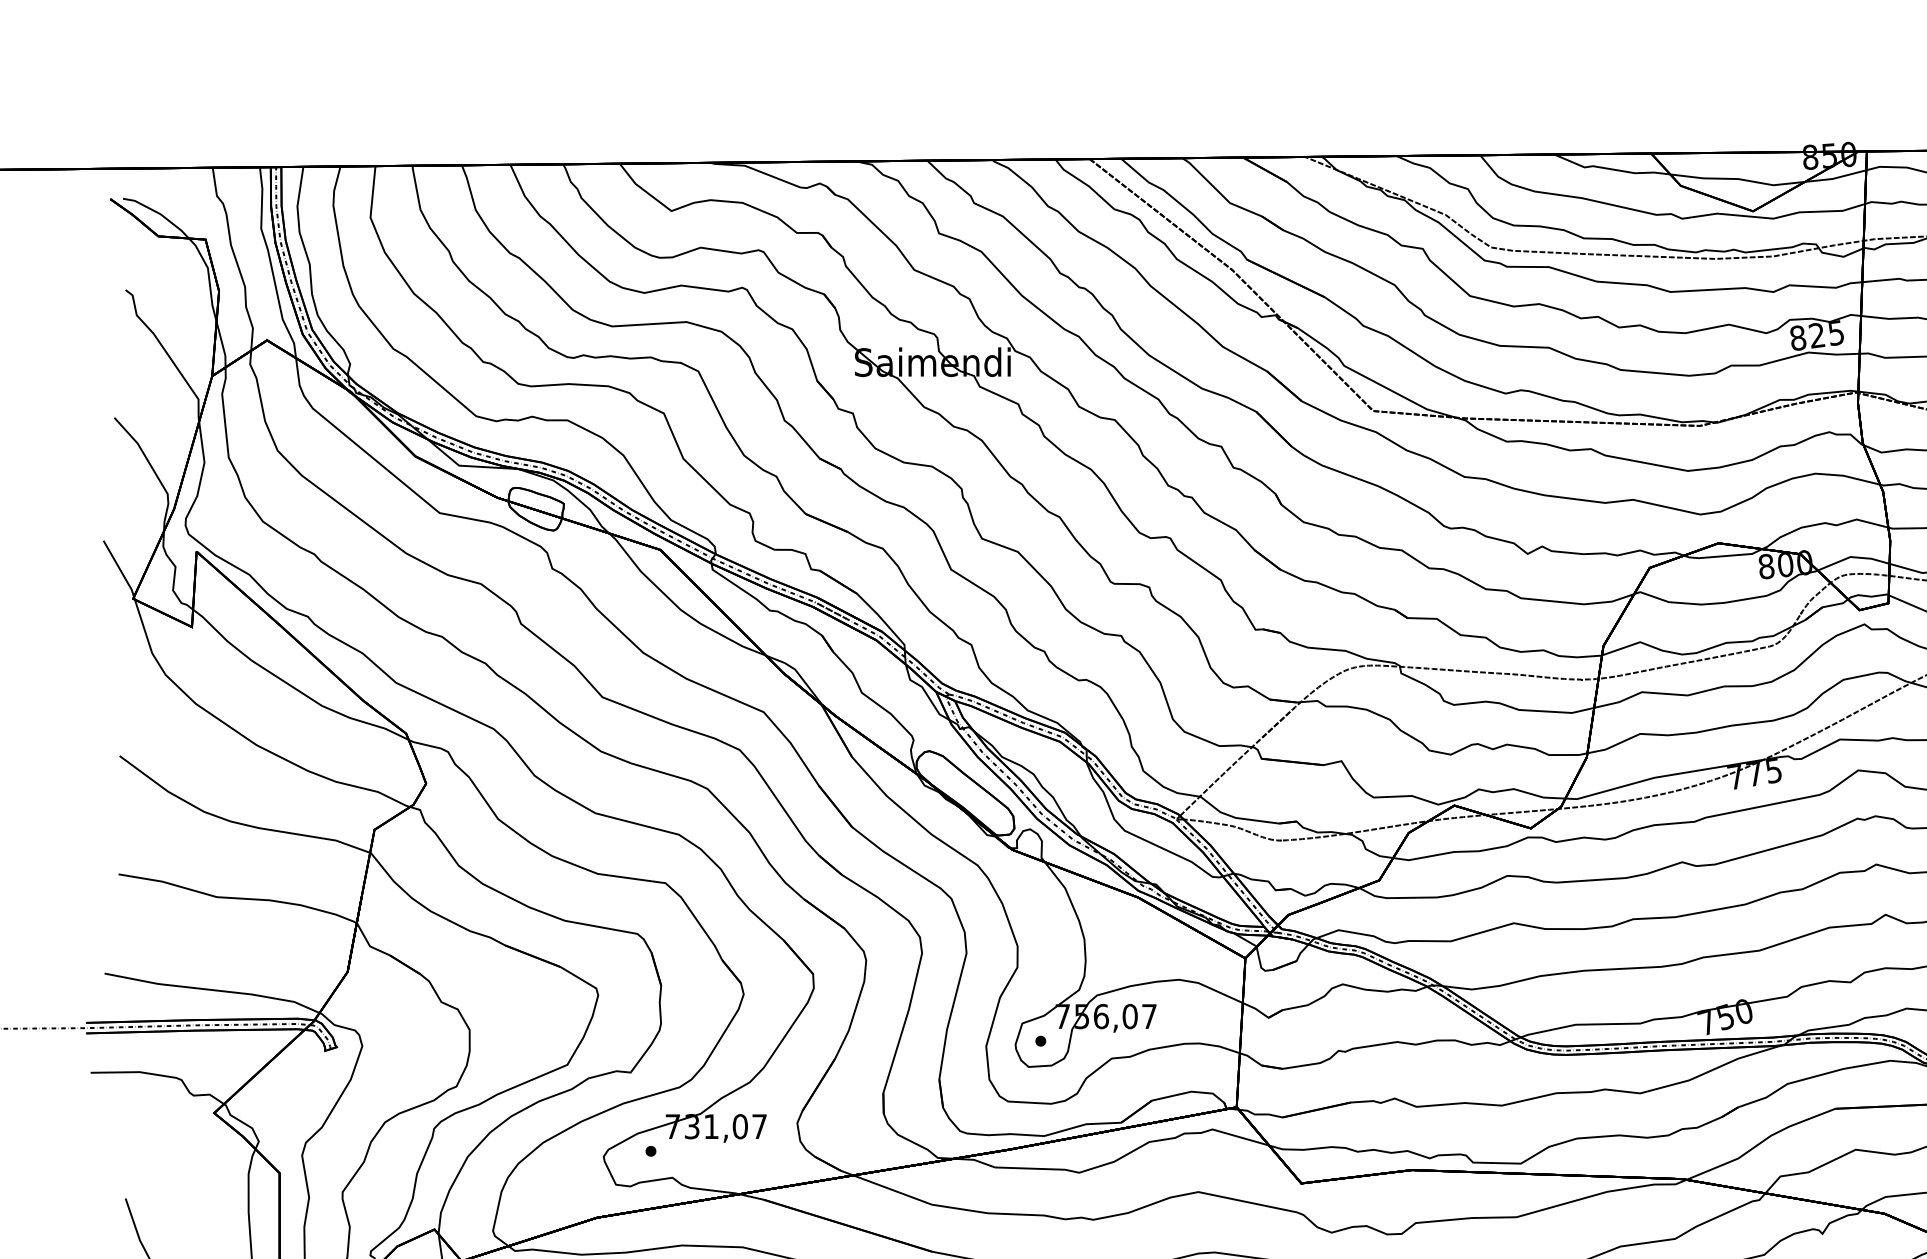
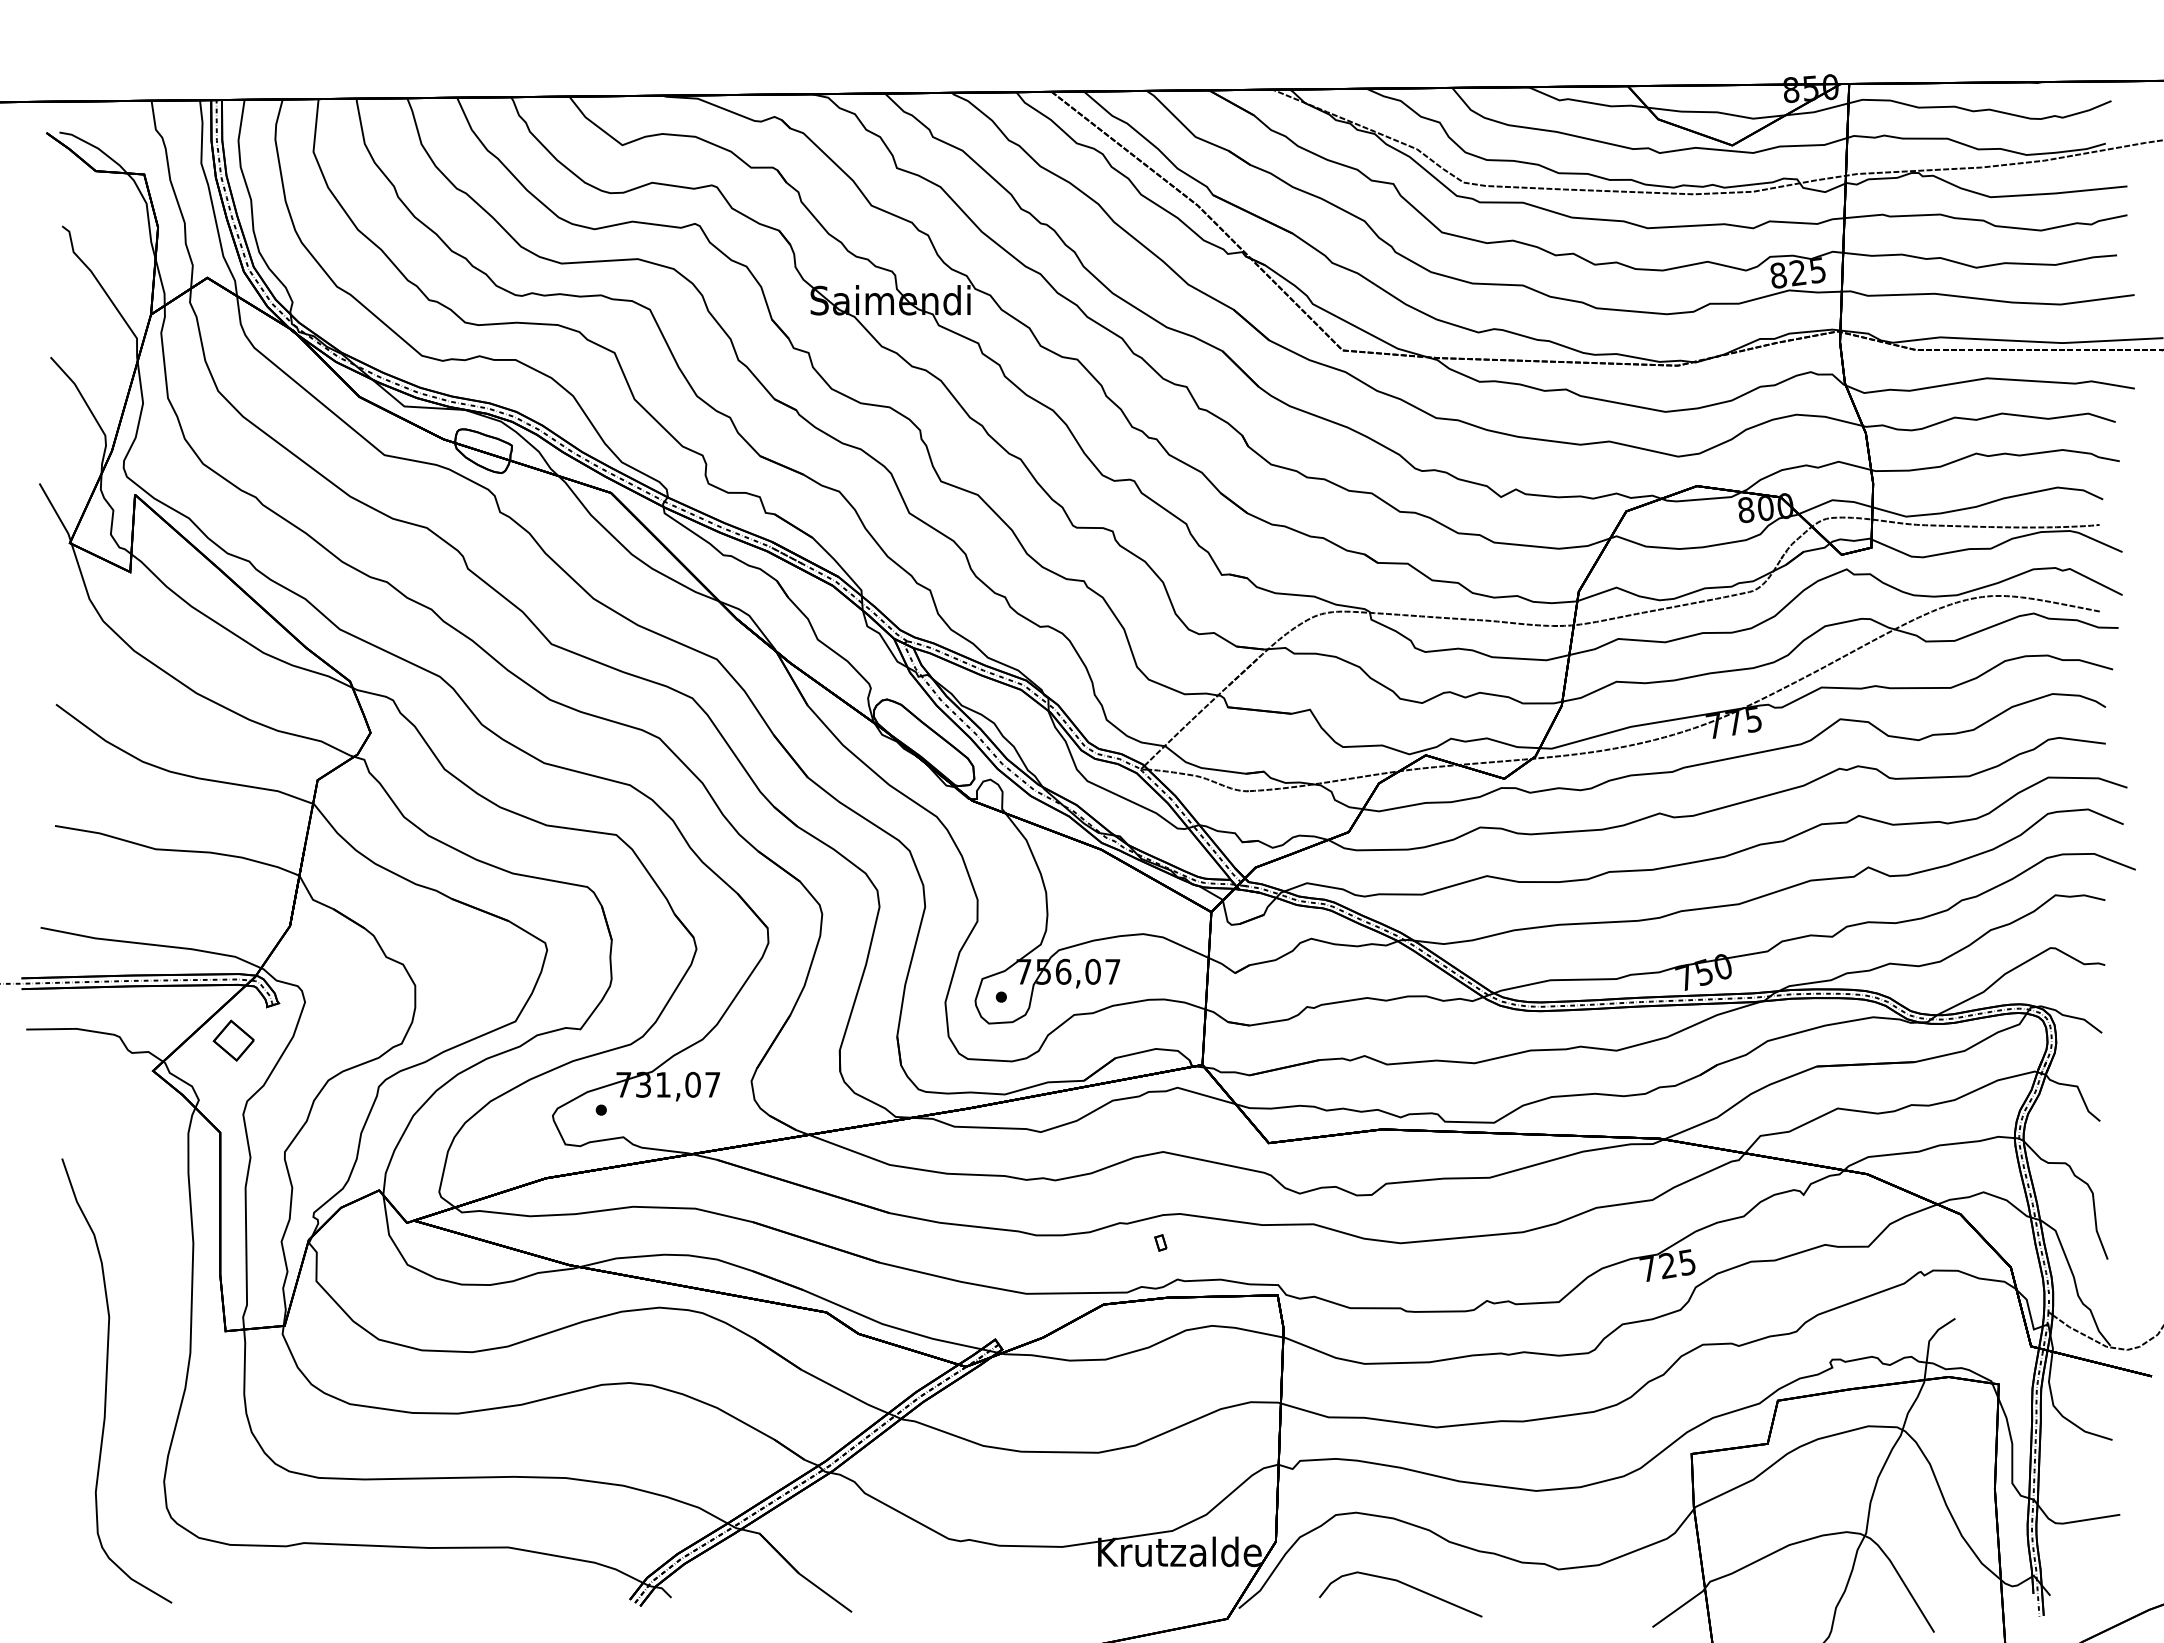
part: (292, 1083) -> (233, 1040), added

